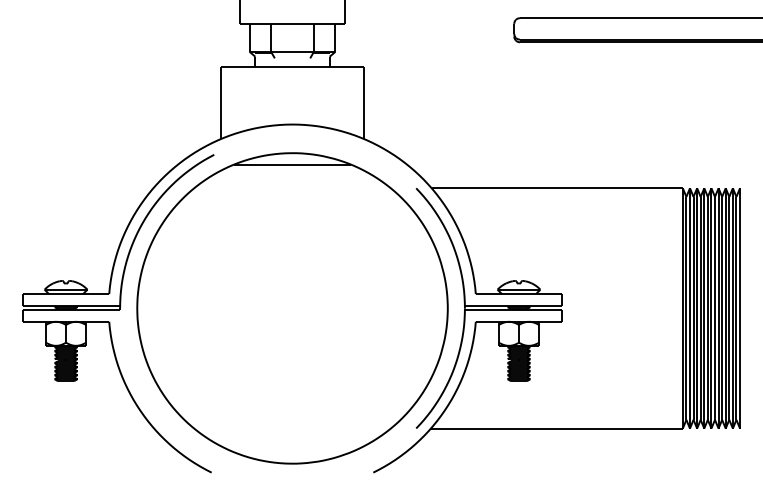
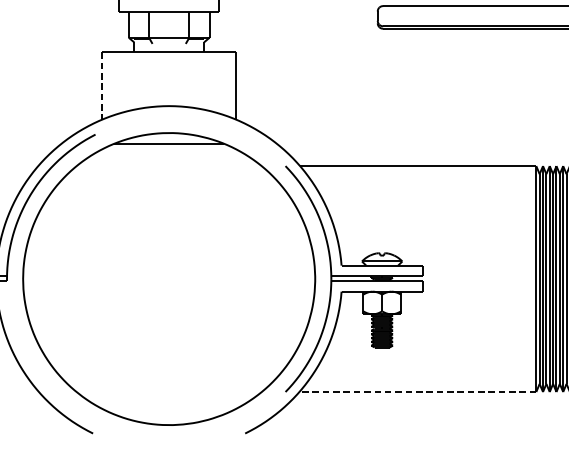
line: (221, 103) -> (102, 86), solid -> dashed
line: (556, 428) -> (417, 392), solid -> dashed

